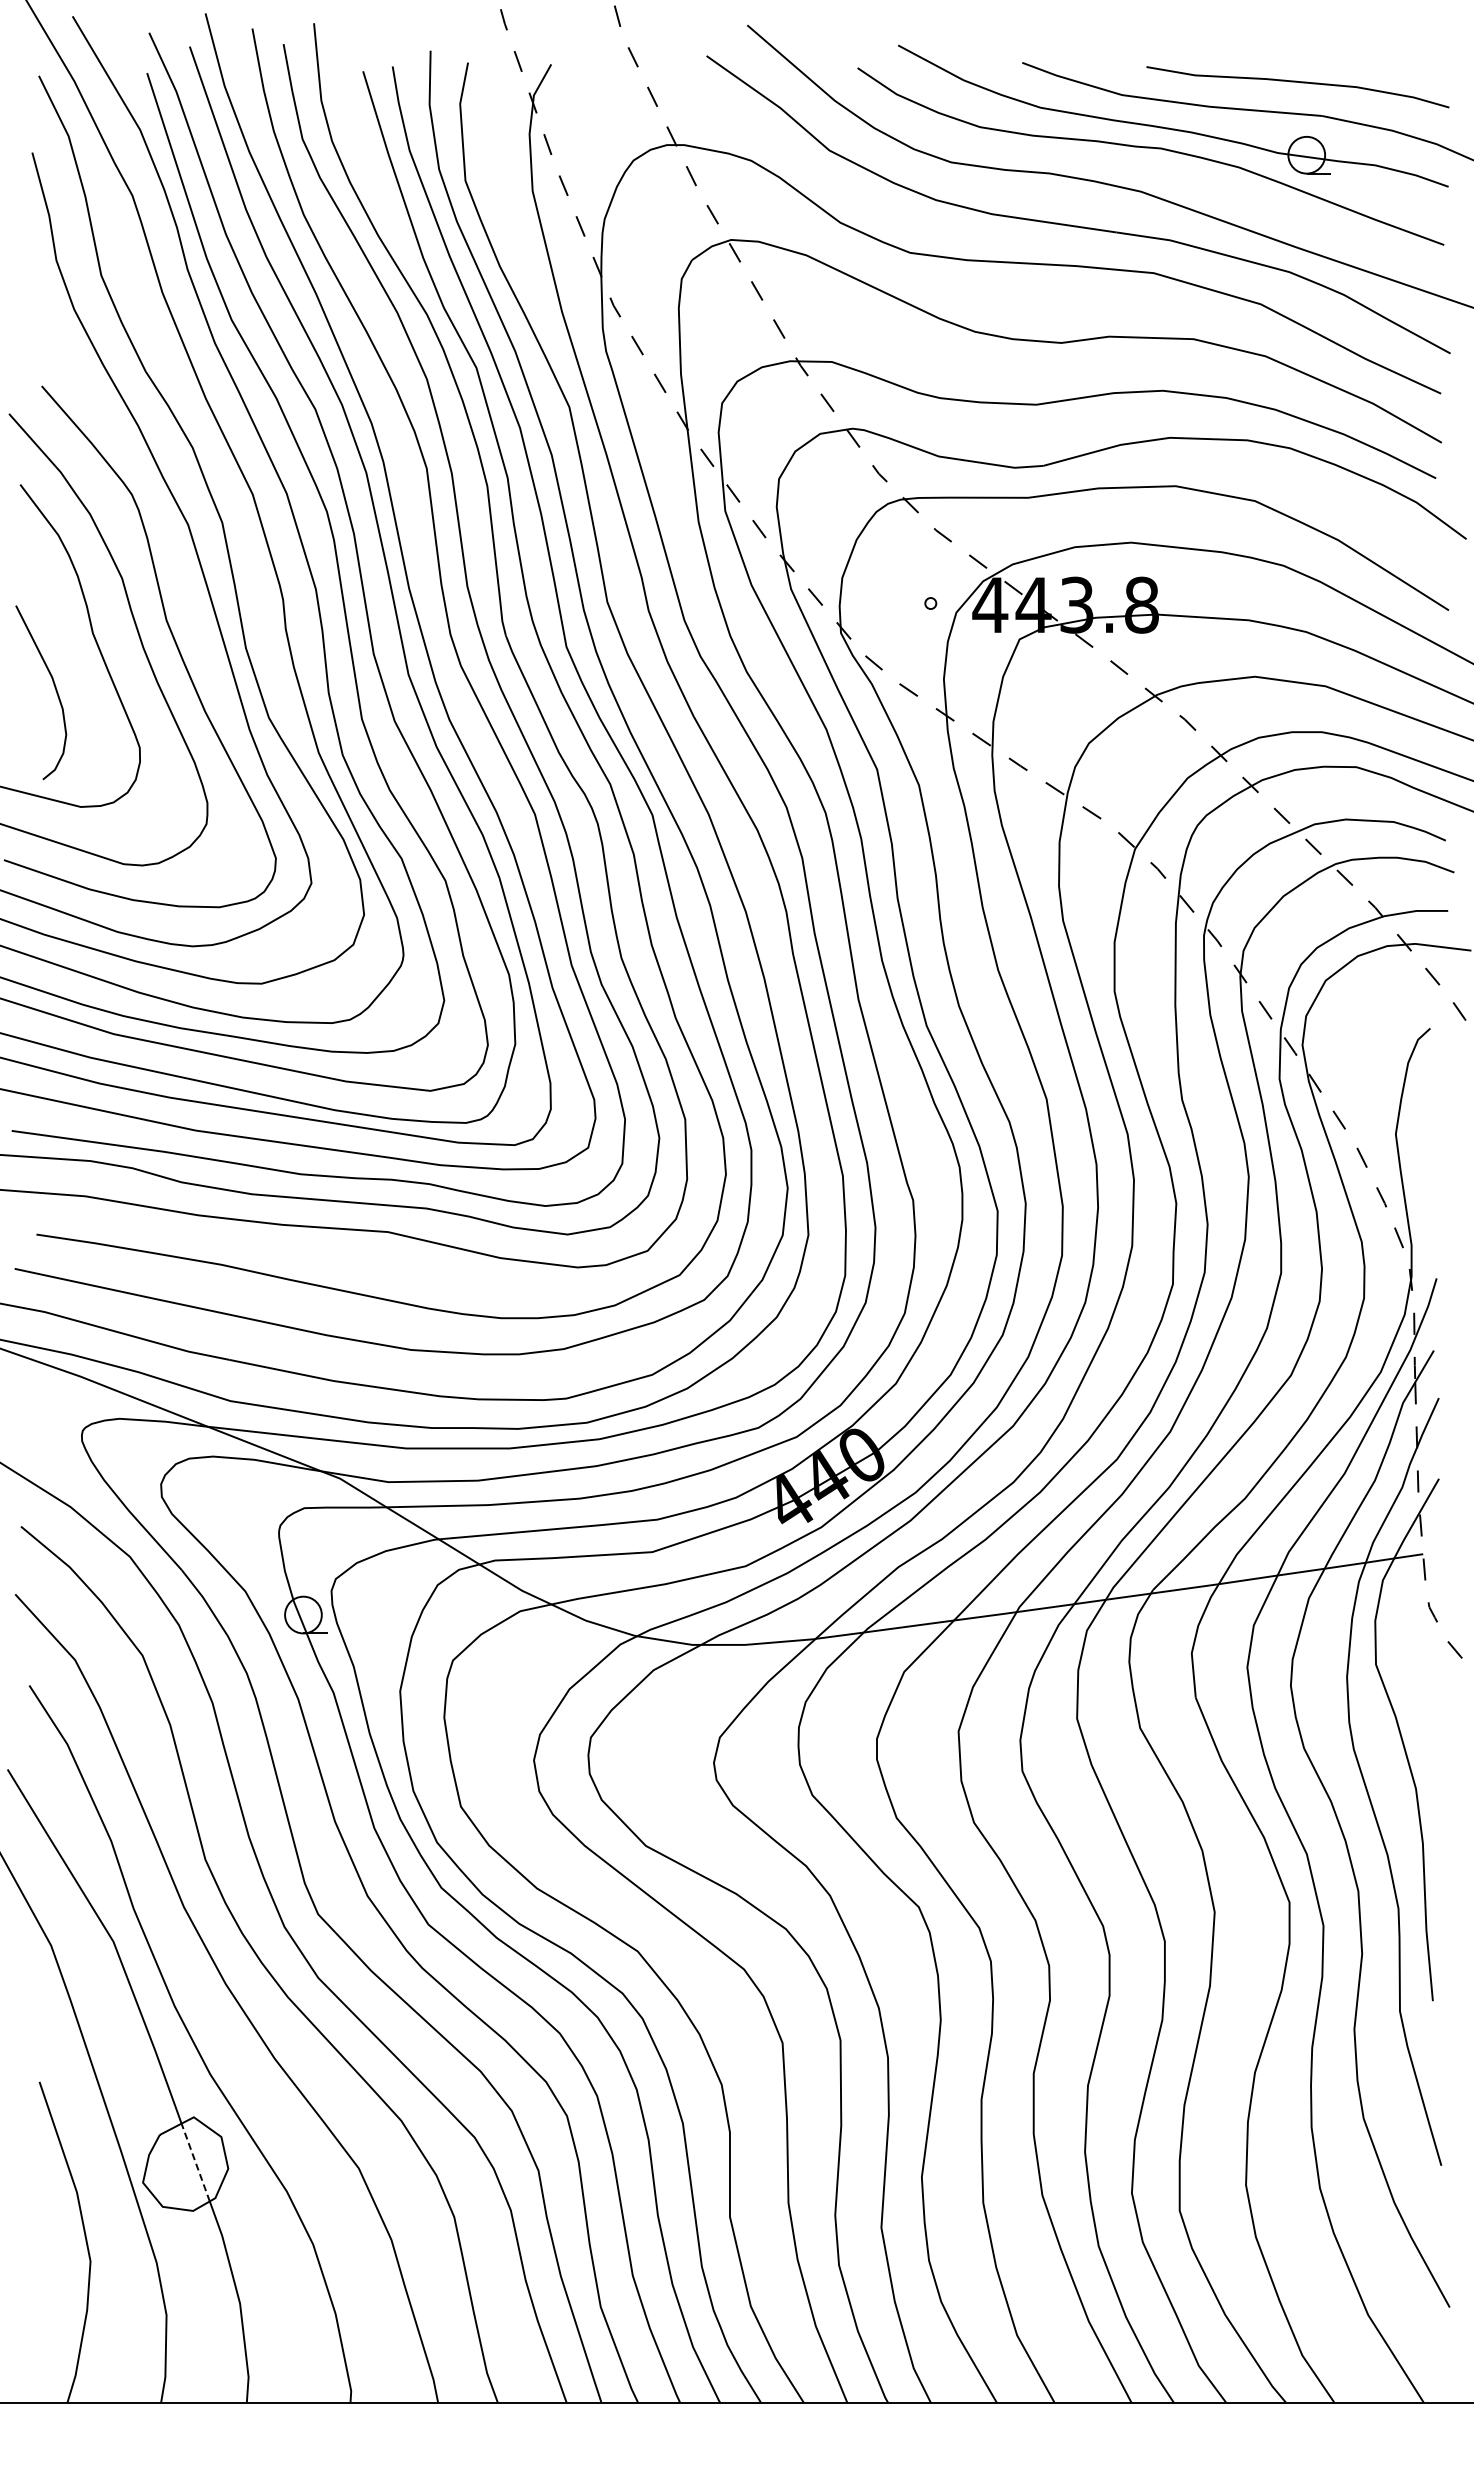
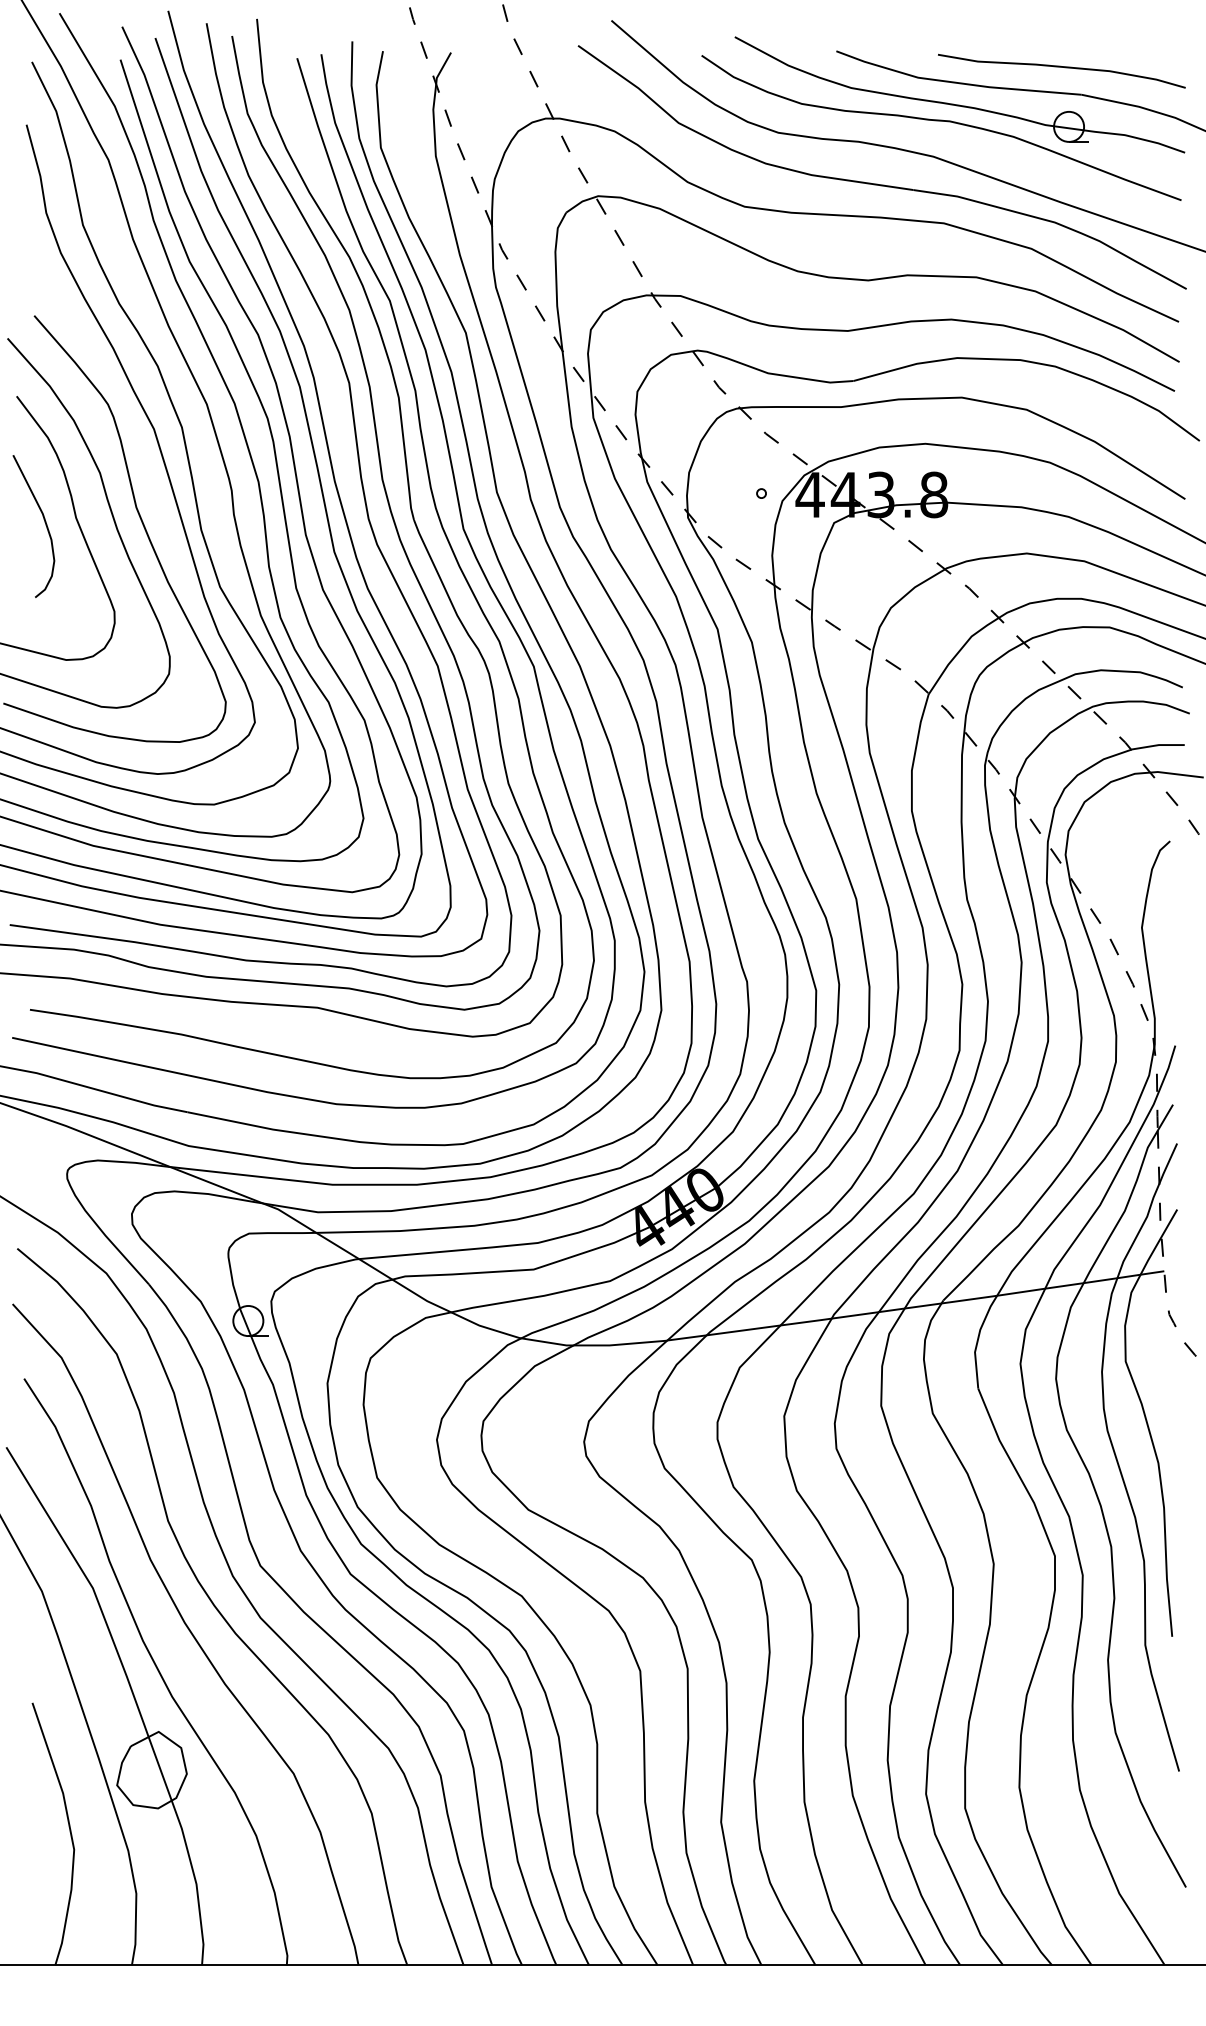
curve: (54, 688) -> (44, 523), moved
line: (195, 2162) -> (160, 1768), dashed -> solid

